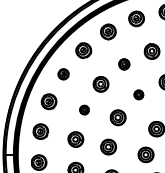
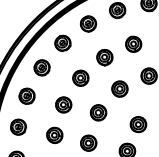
part: (124, 64) -> (105, 57), size x1.43
part: (63, 74) -> (41, 68), size x1.43
part: (138, 94) -> (119, 88), size x1.67
part: (84, 109) -> (63, 104), size x1.67

